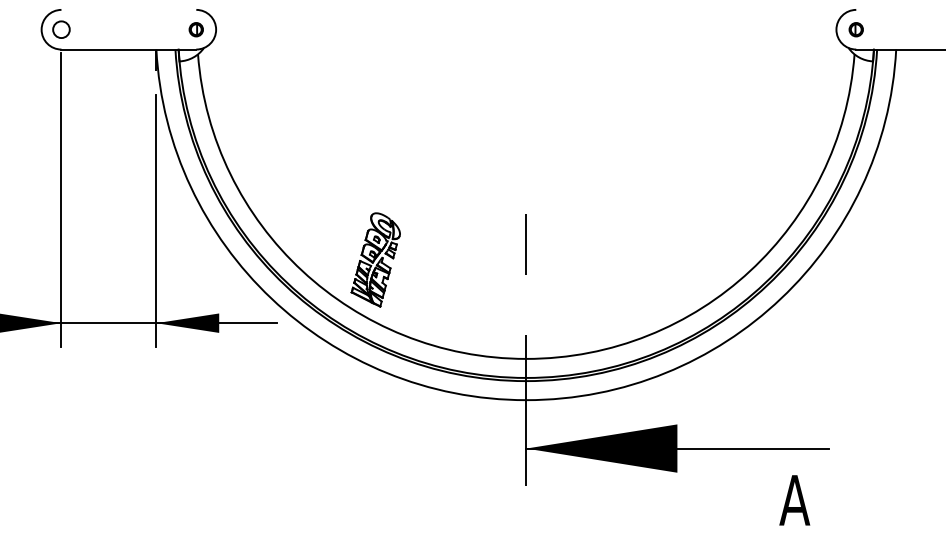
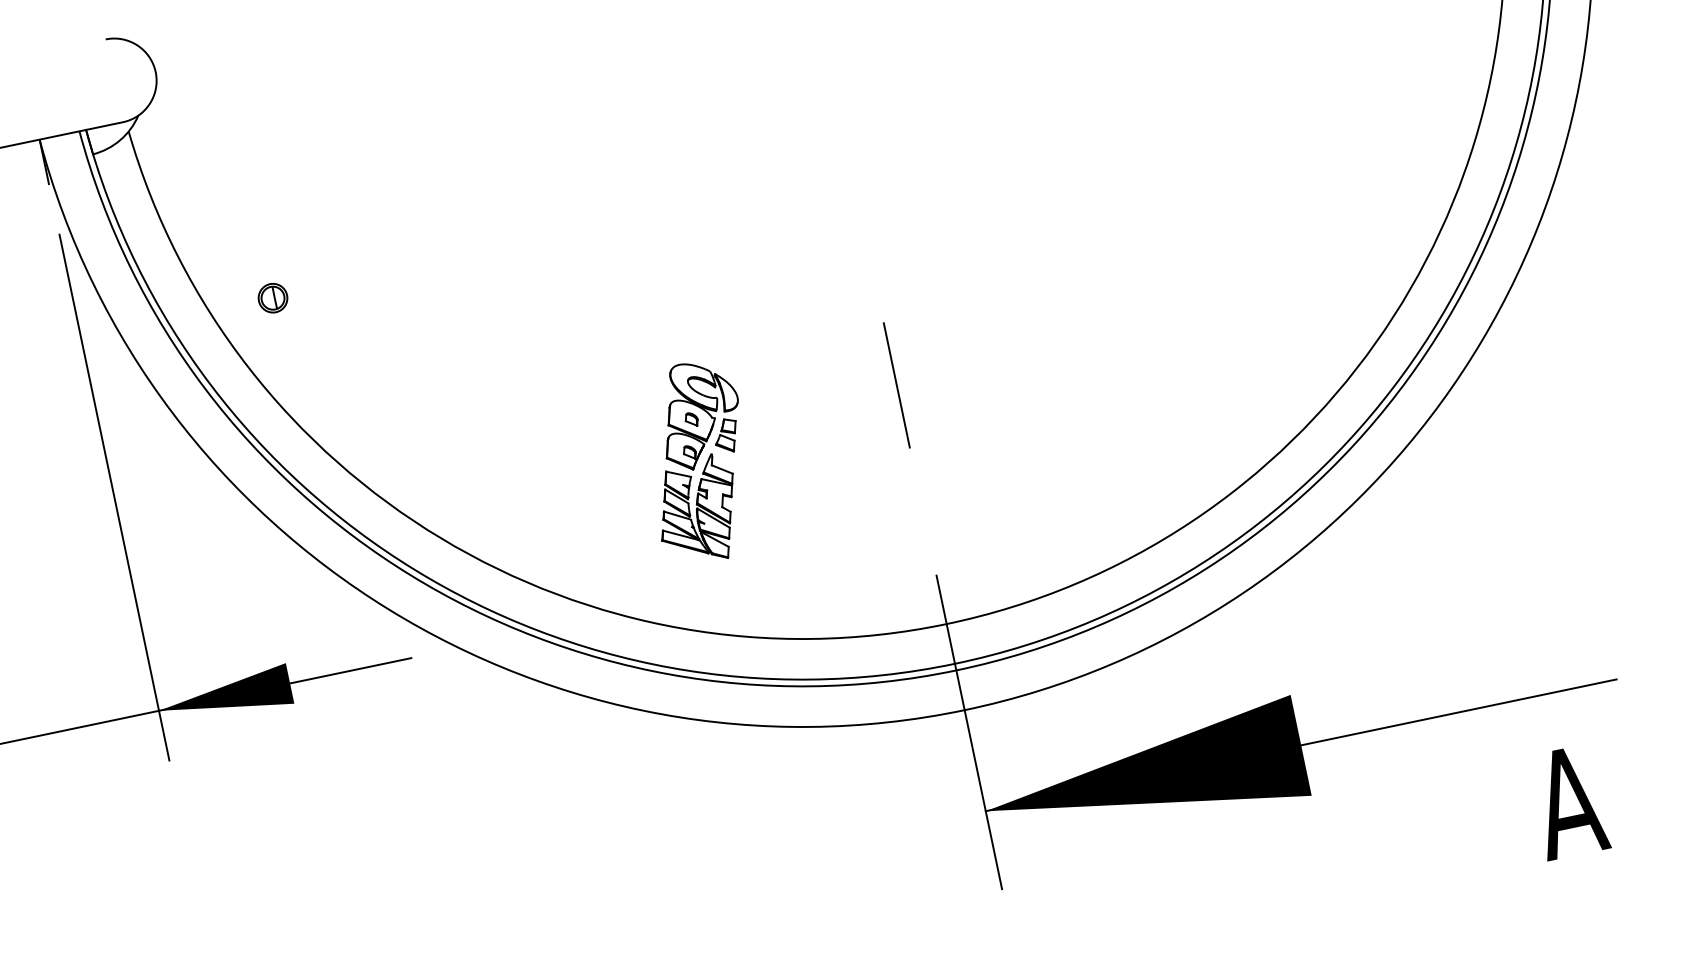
part: (195, 29) -> (271, 298), moved
part: (375, 259) -> (697, 461), moved

